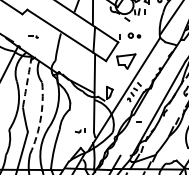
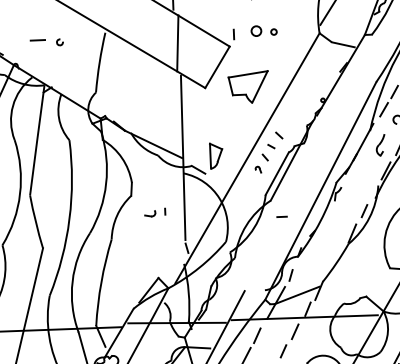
part: (33, 36) -> (46, 41), size x1.67
arc: (27, 81) -> (37, 139), dashed -> solid
arc: (40, 119) -> (69, 220), dashed -> solid
part: (79, 130) -> (152, 212), moved

